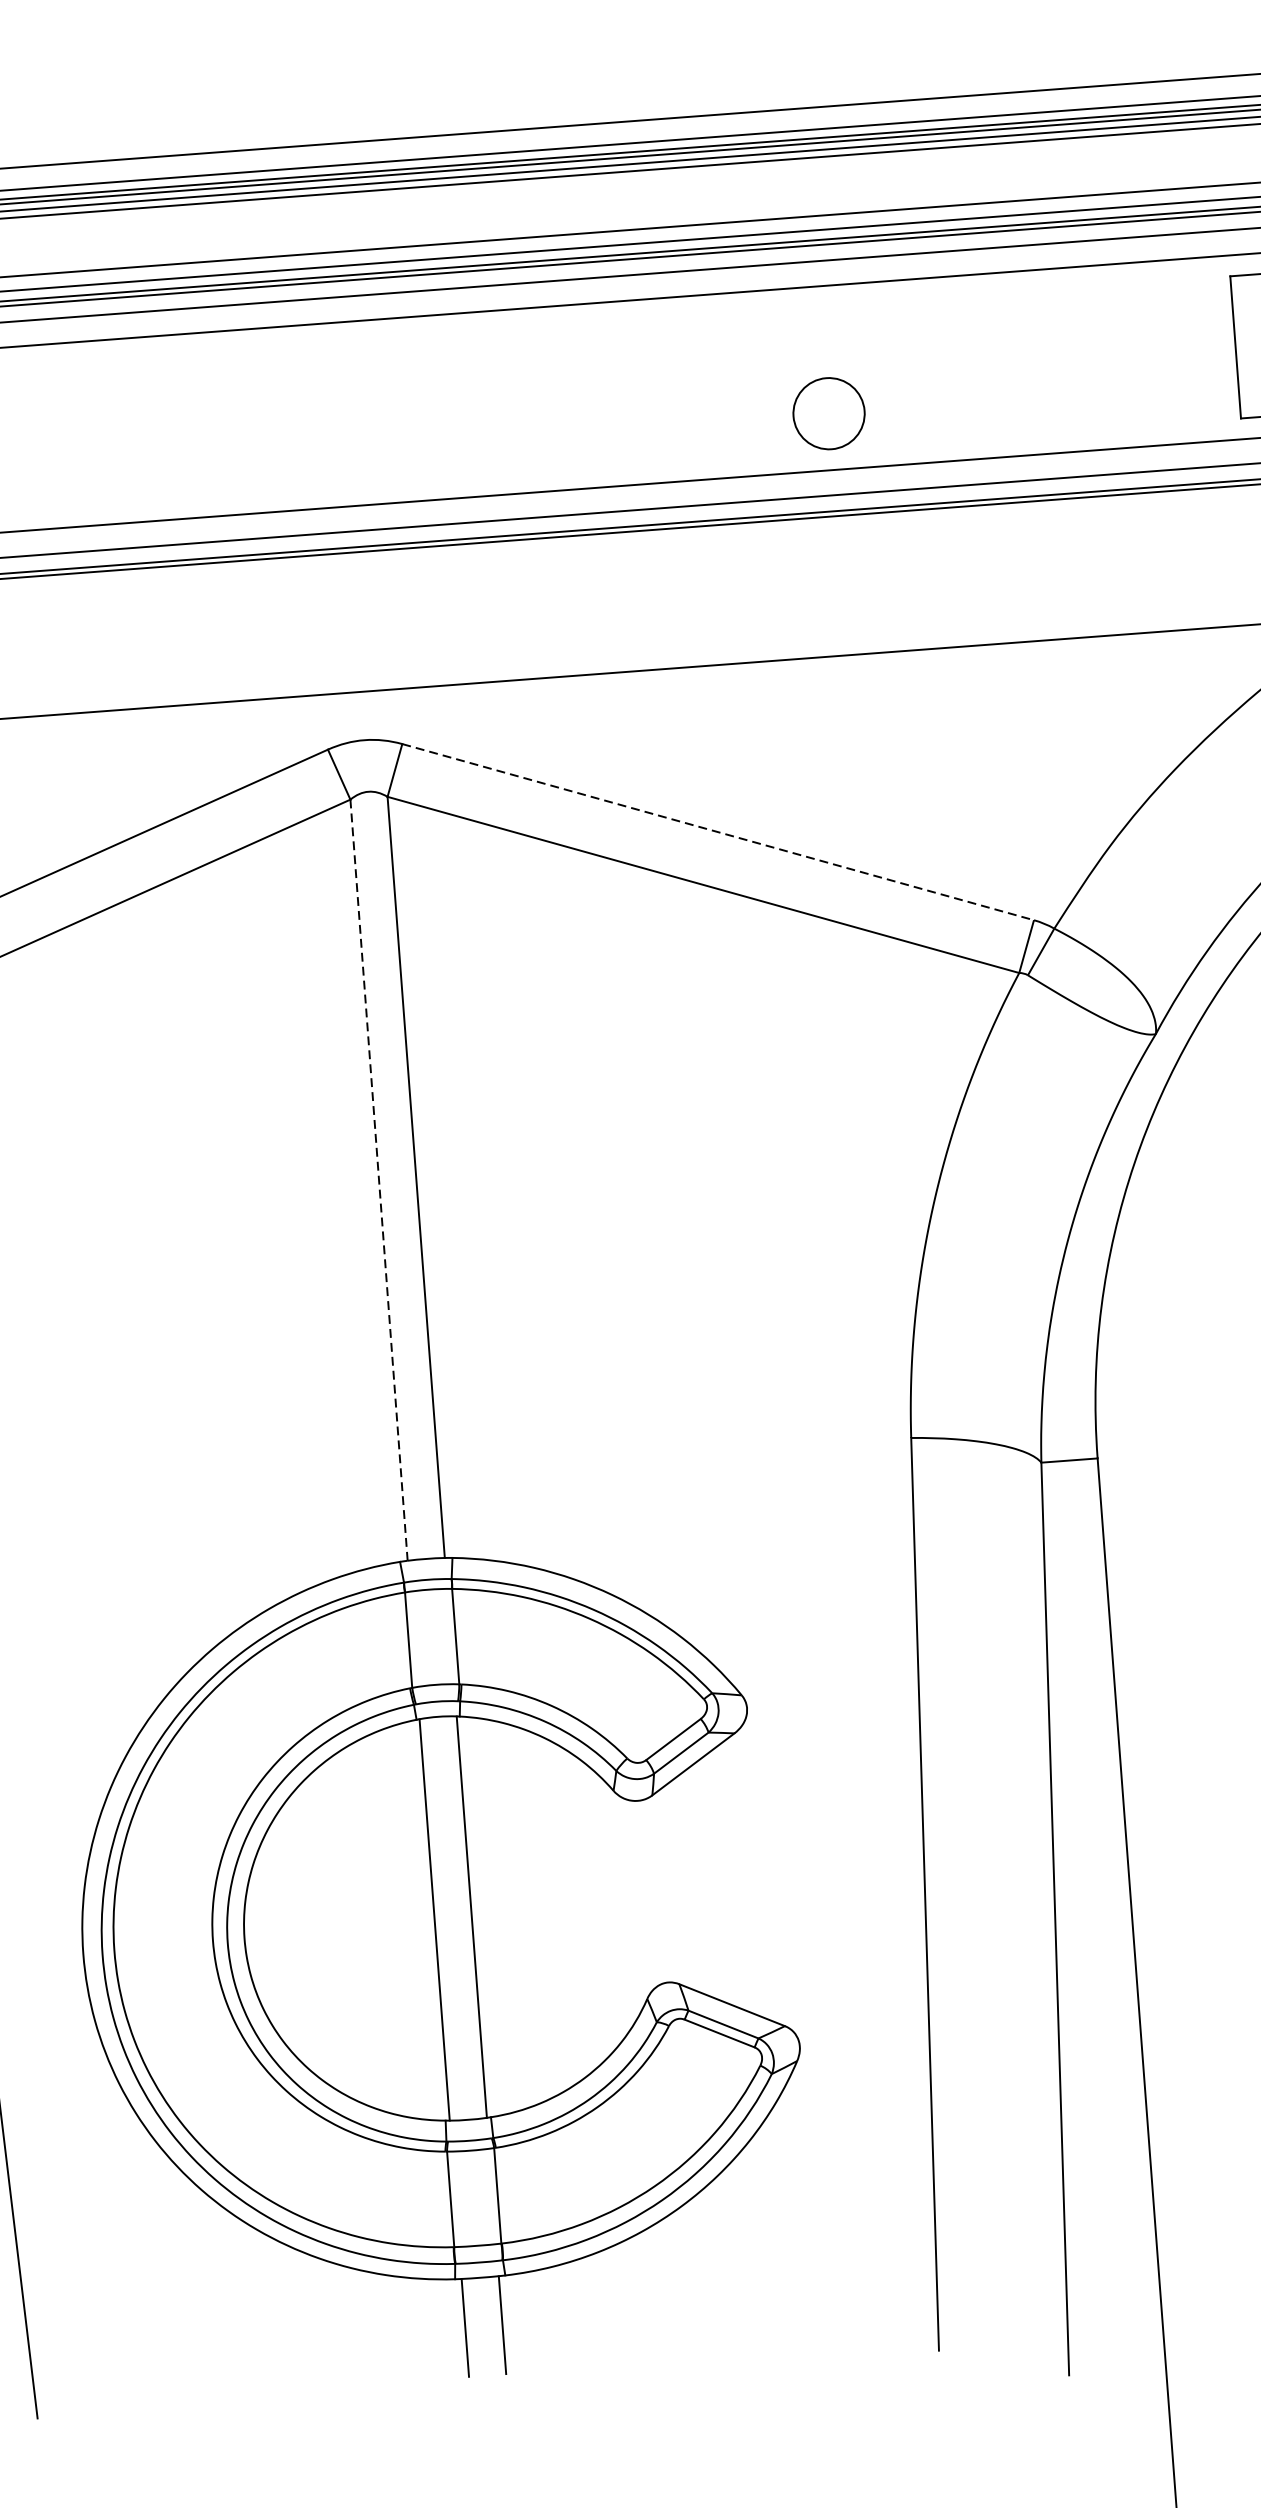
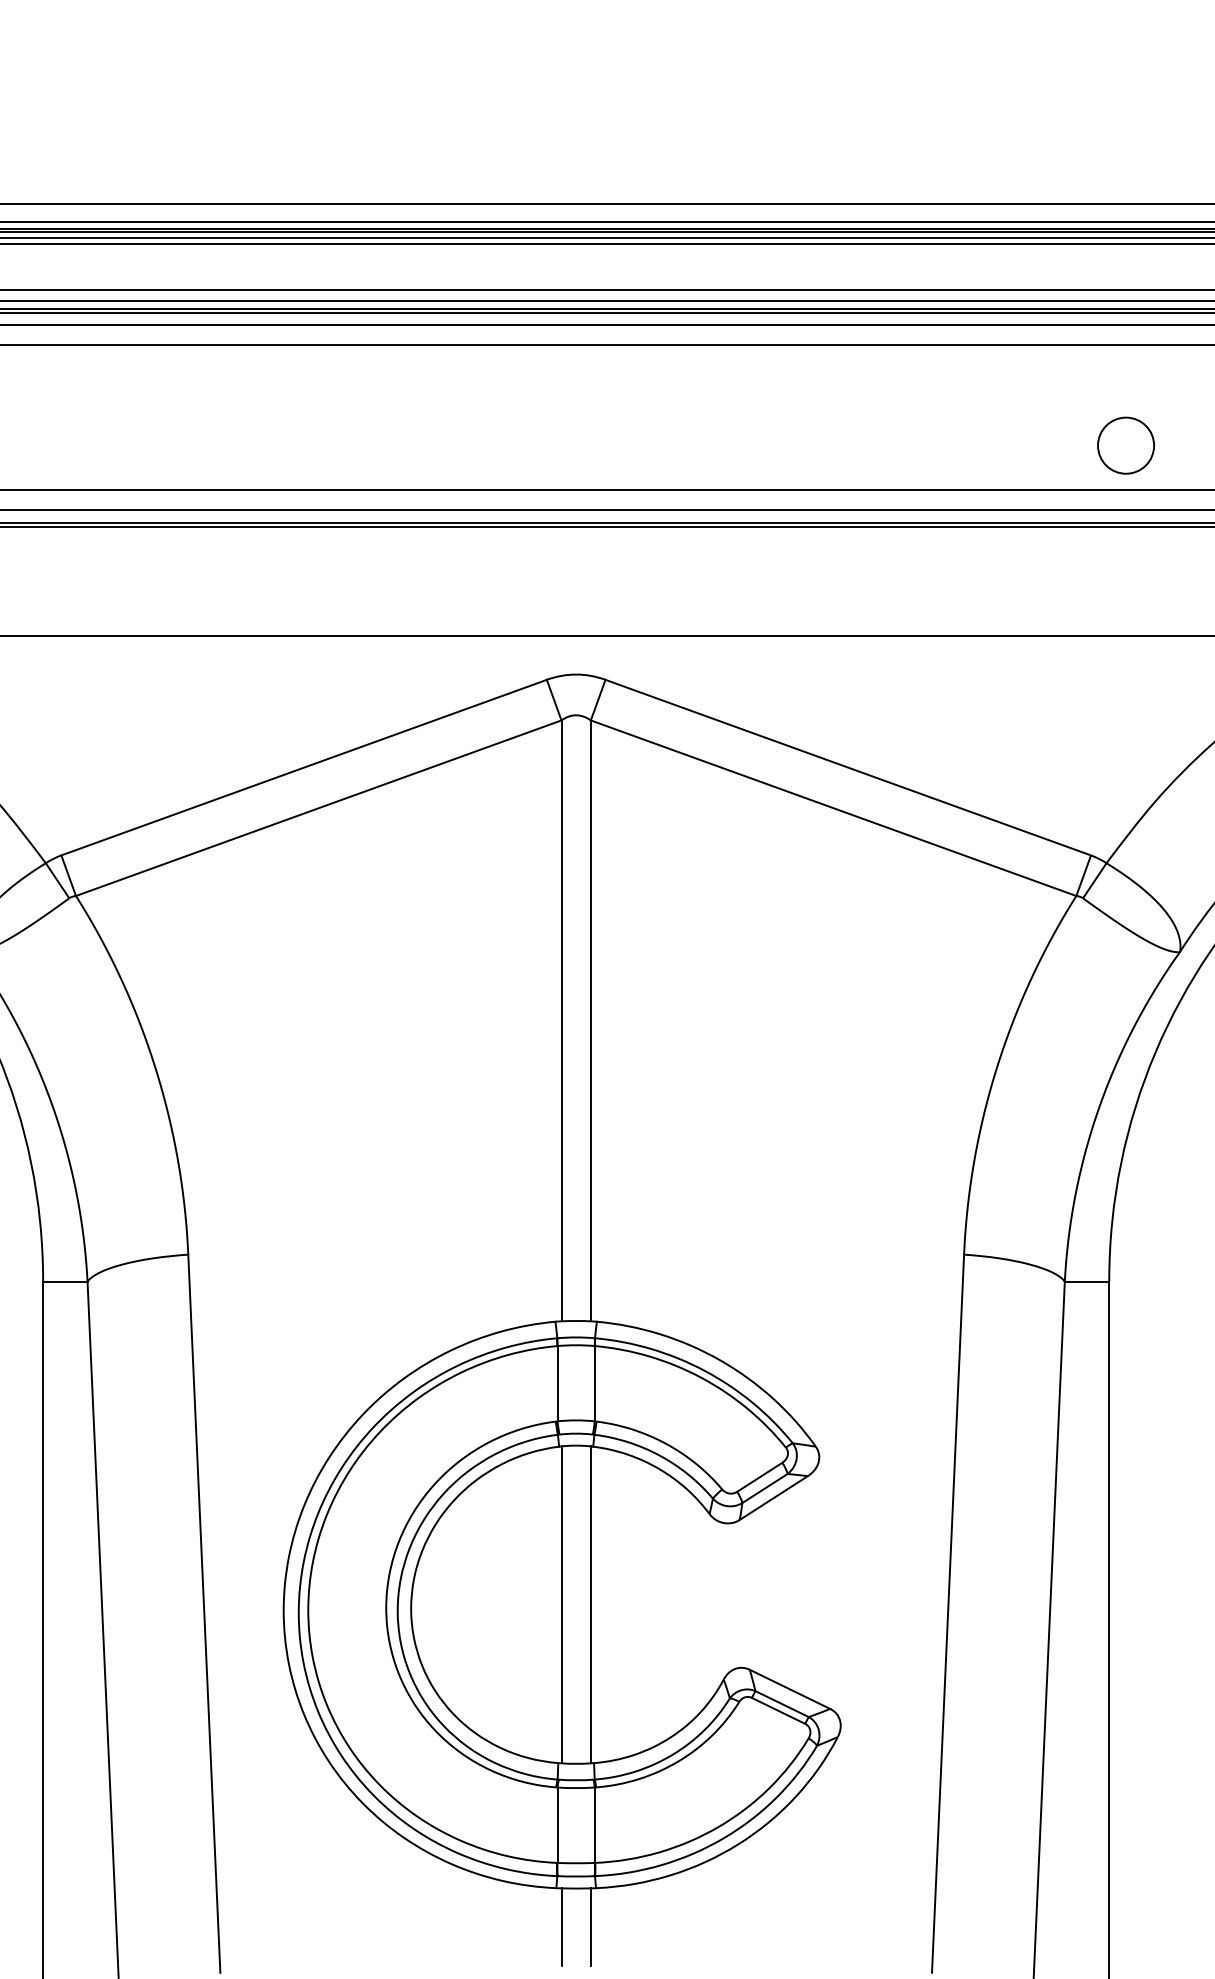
circle: (828, 413) -> (1125, 445), moved
line: (718, 831) -> (848, 767), dashed -> solid
line: (378, 1179) -> (561, 1020), dashed -> solid

